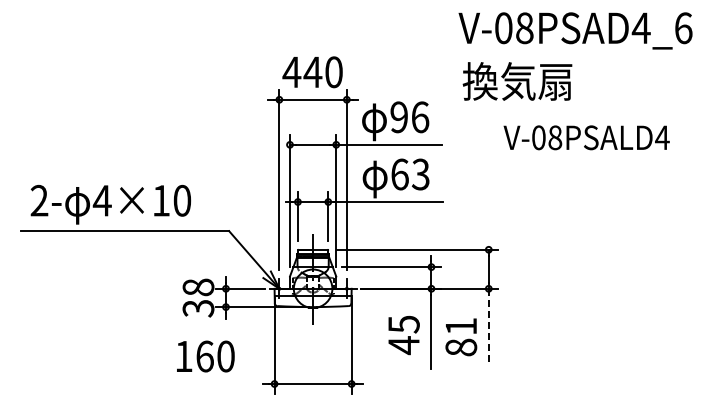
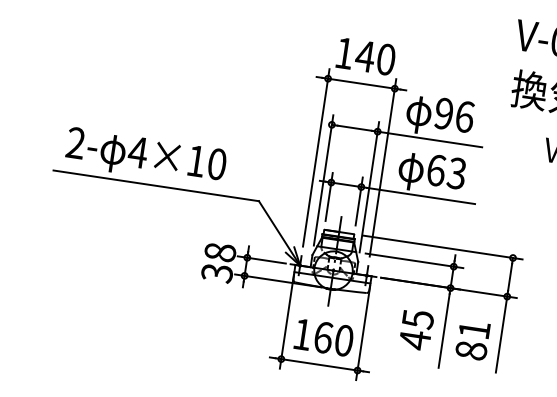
text: (291, 71) -> (344, 52), 440 -> 140
line: (488, 327) -> (501, 334), dashed -> solid
text: (205, 356) -> (323, 337), moved

